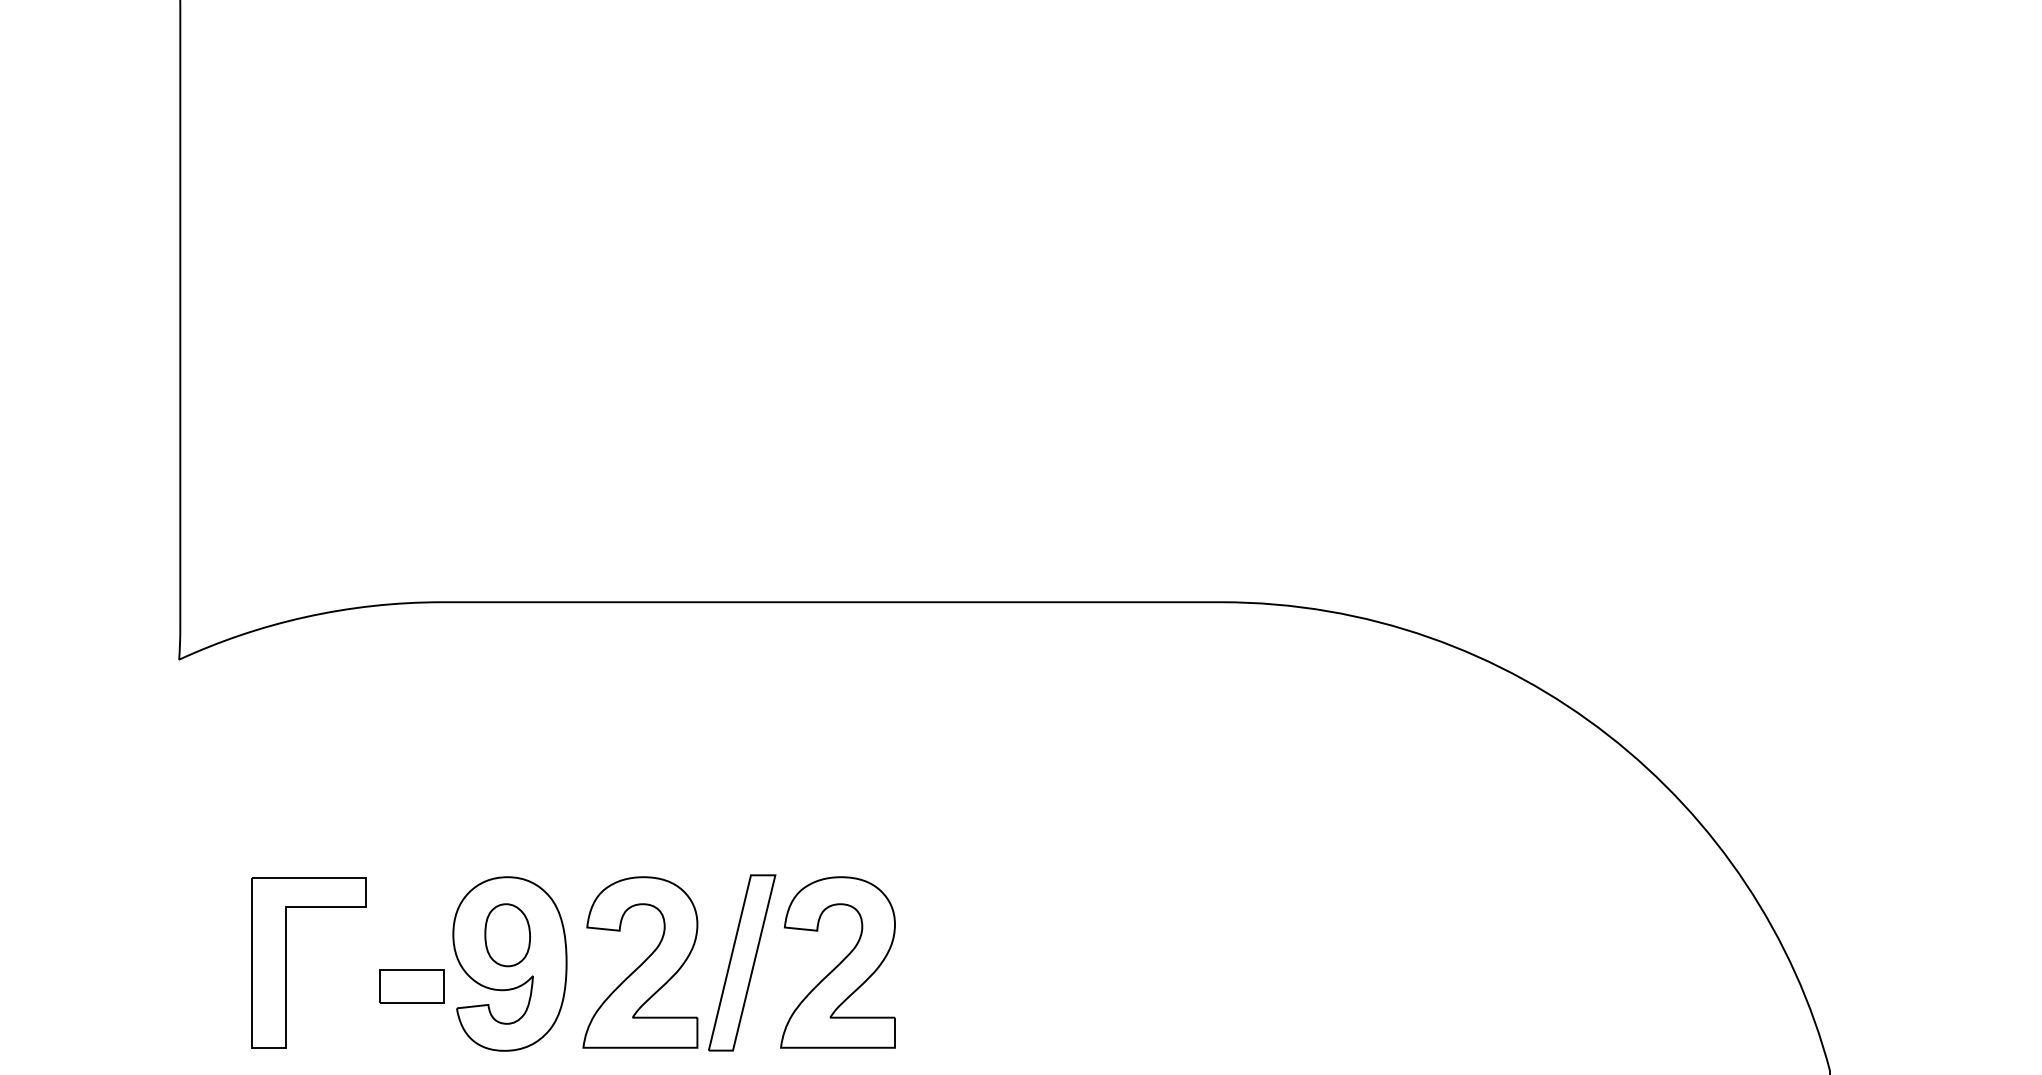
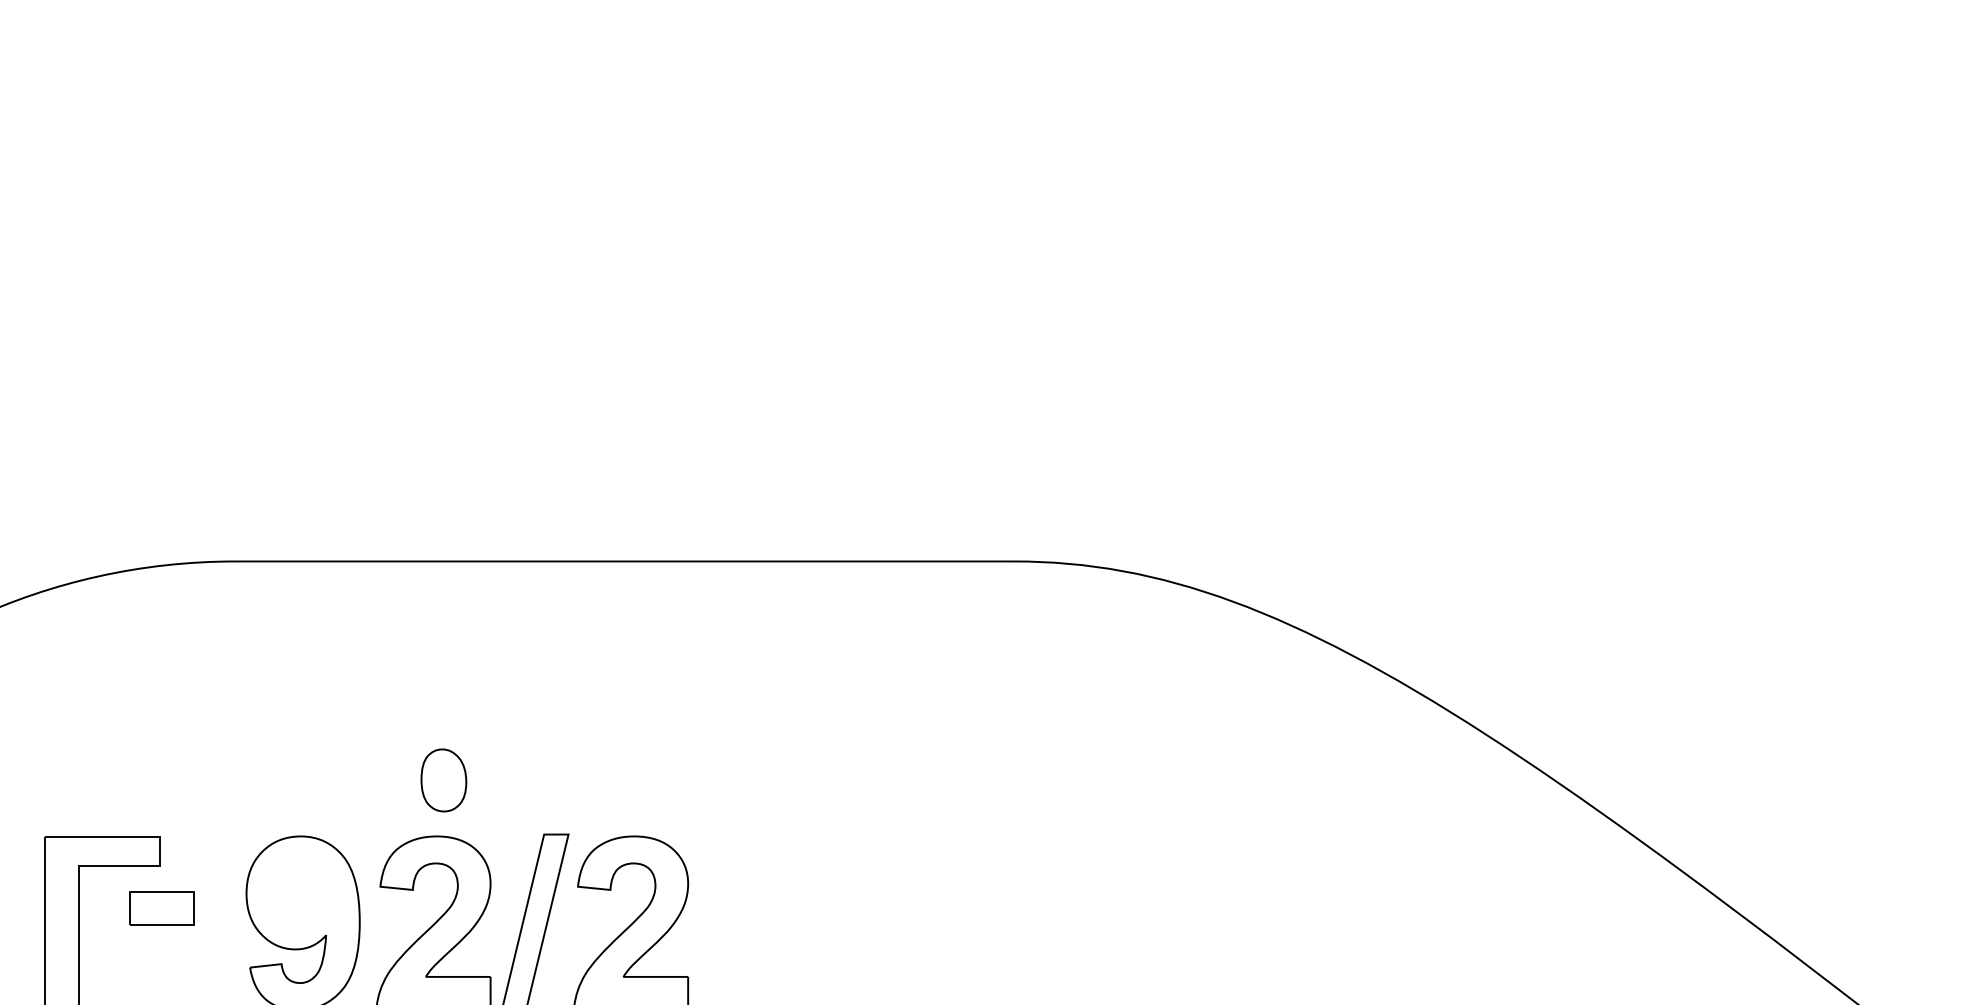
part: (507, 935) -> (443, 780), moved
part: (411, 986) -> (161, 908), moved

